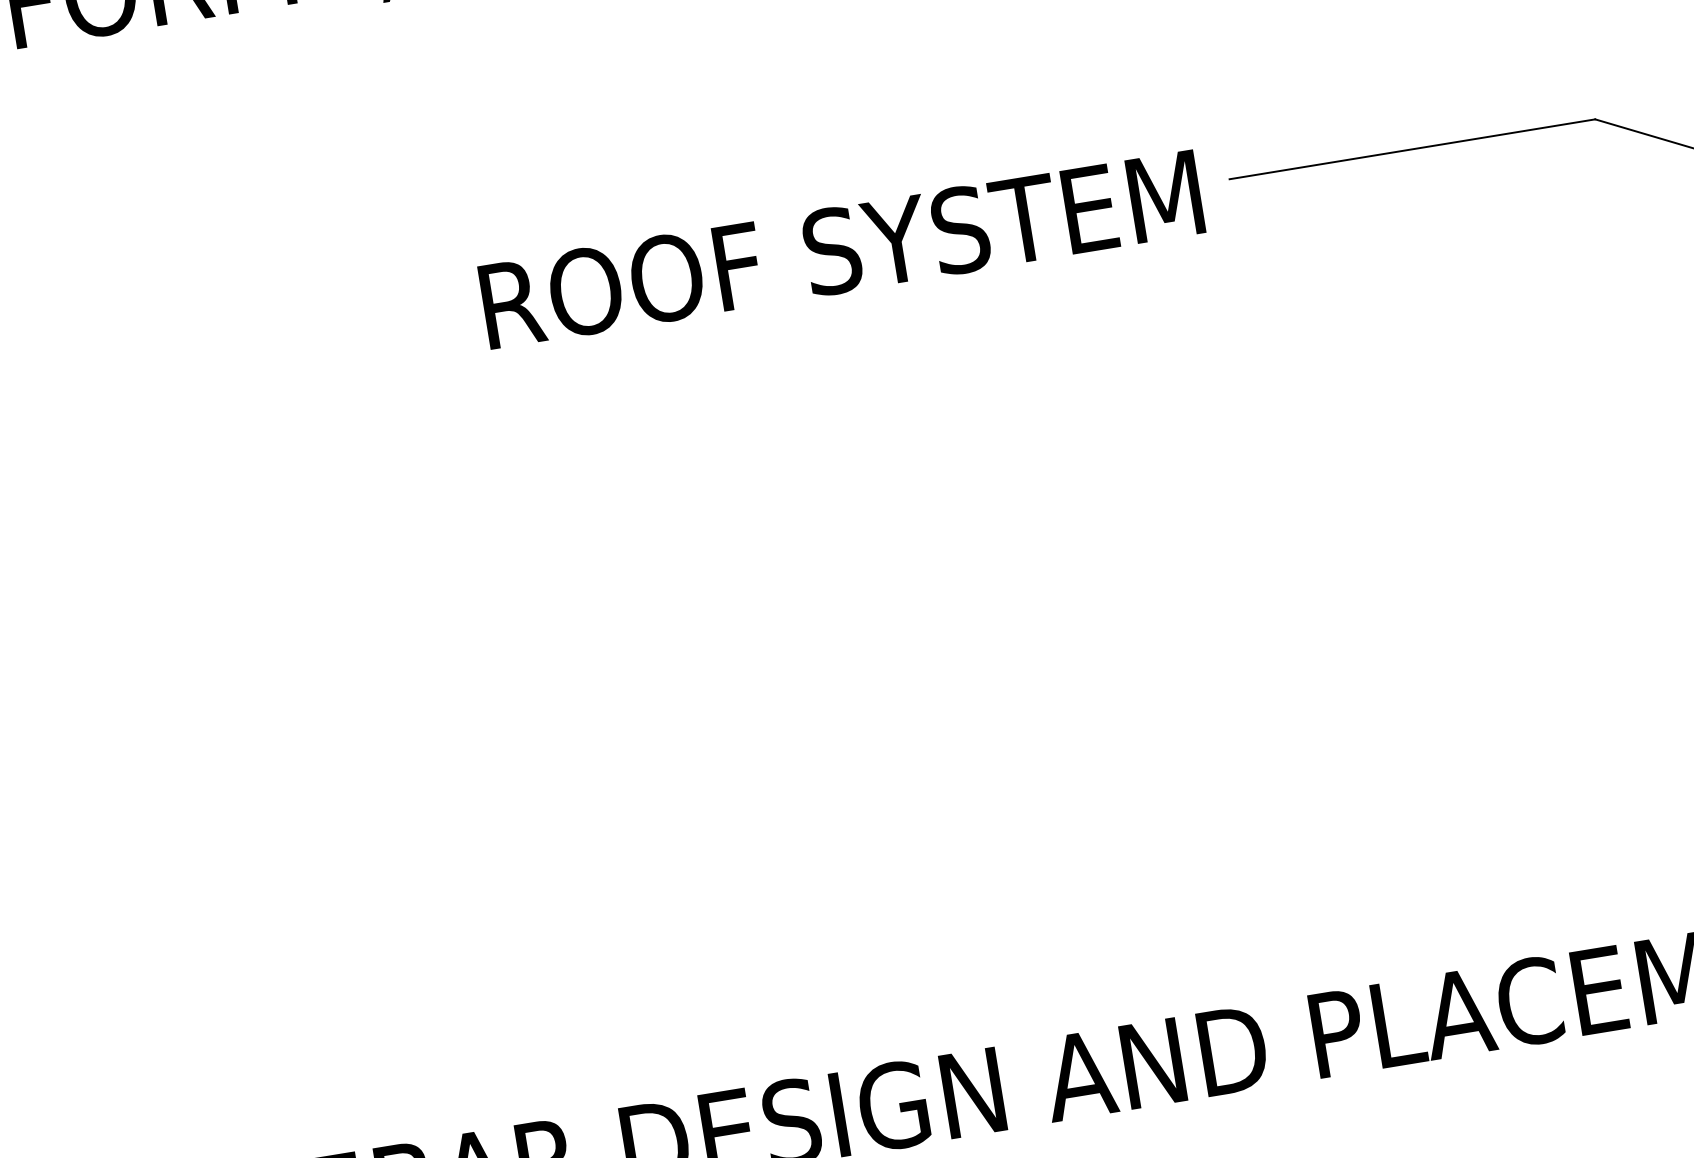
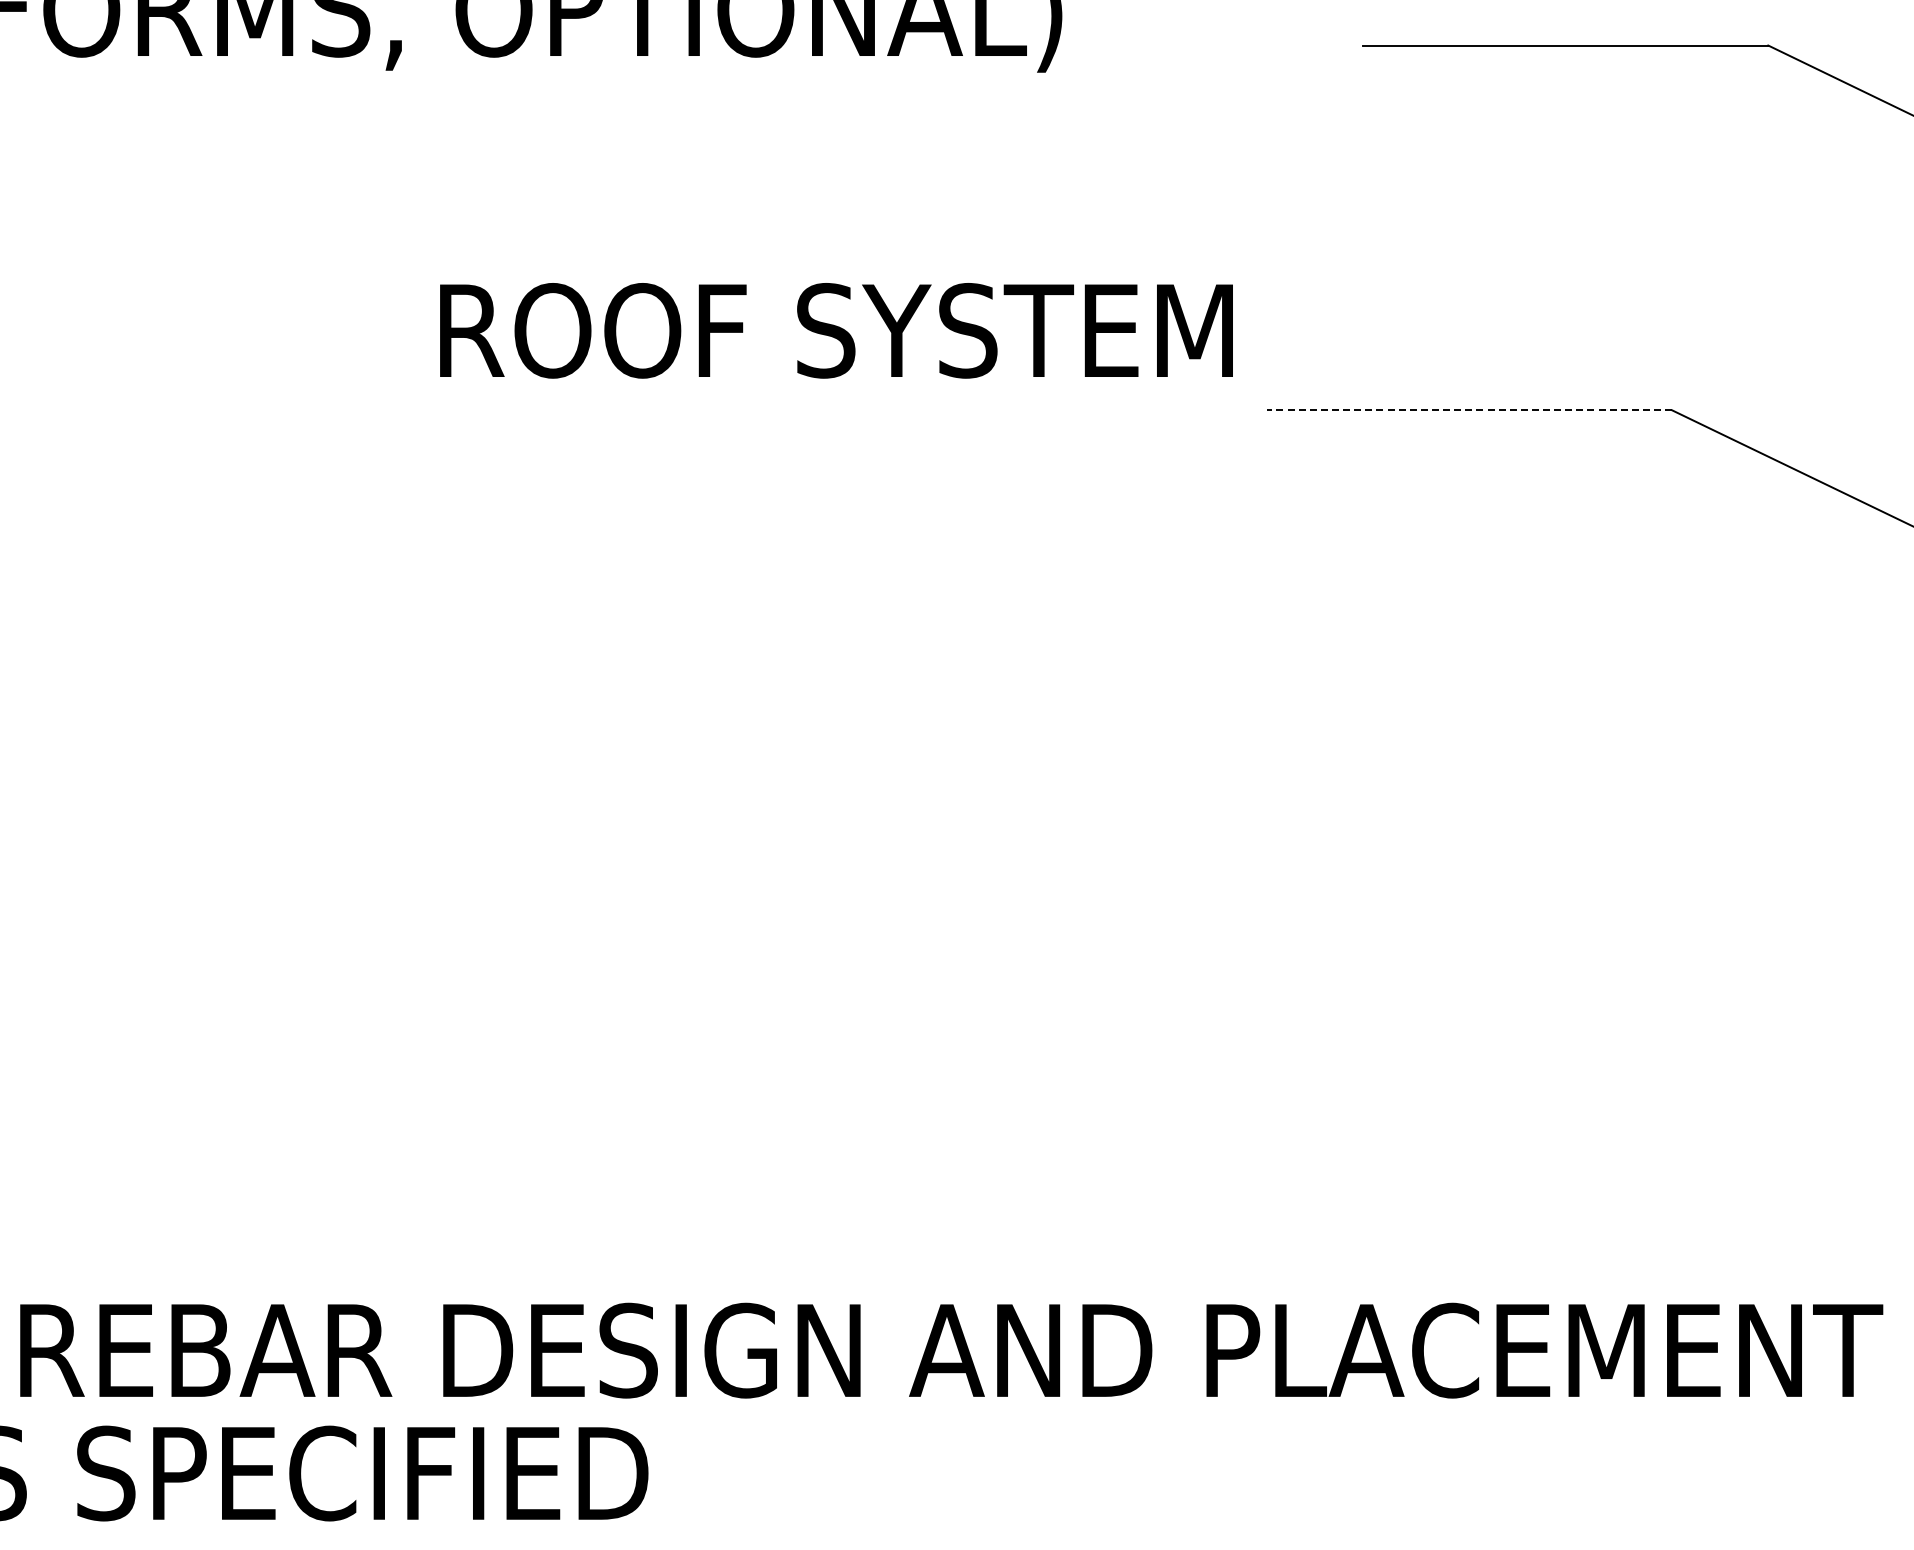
line: (1412, 149) -> (1469, 410), solid -> dashed
text: (841, 249) -> (836, 330), moved

